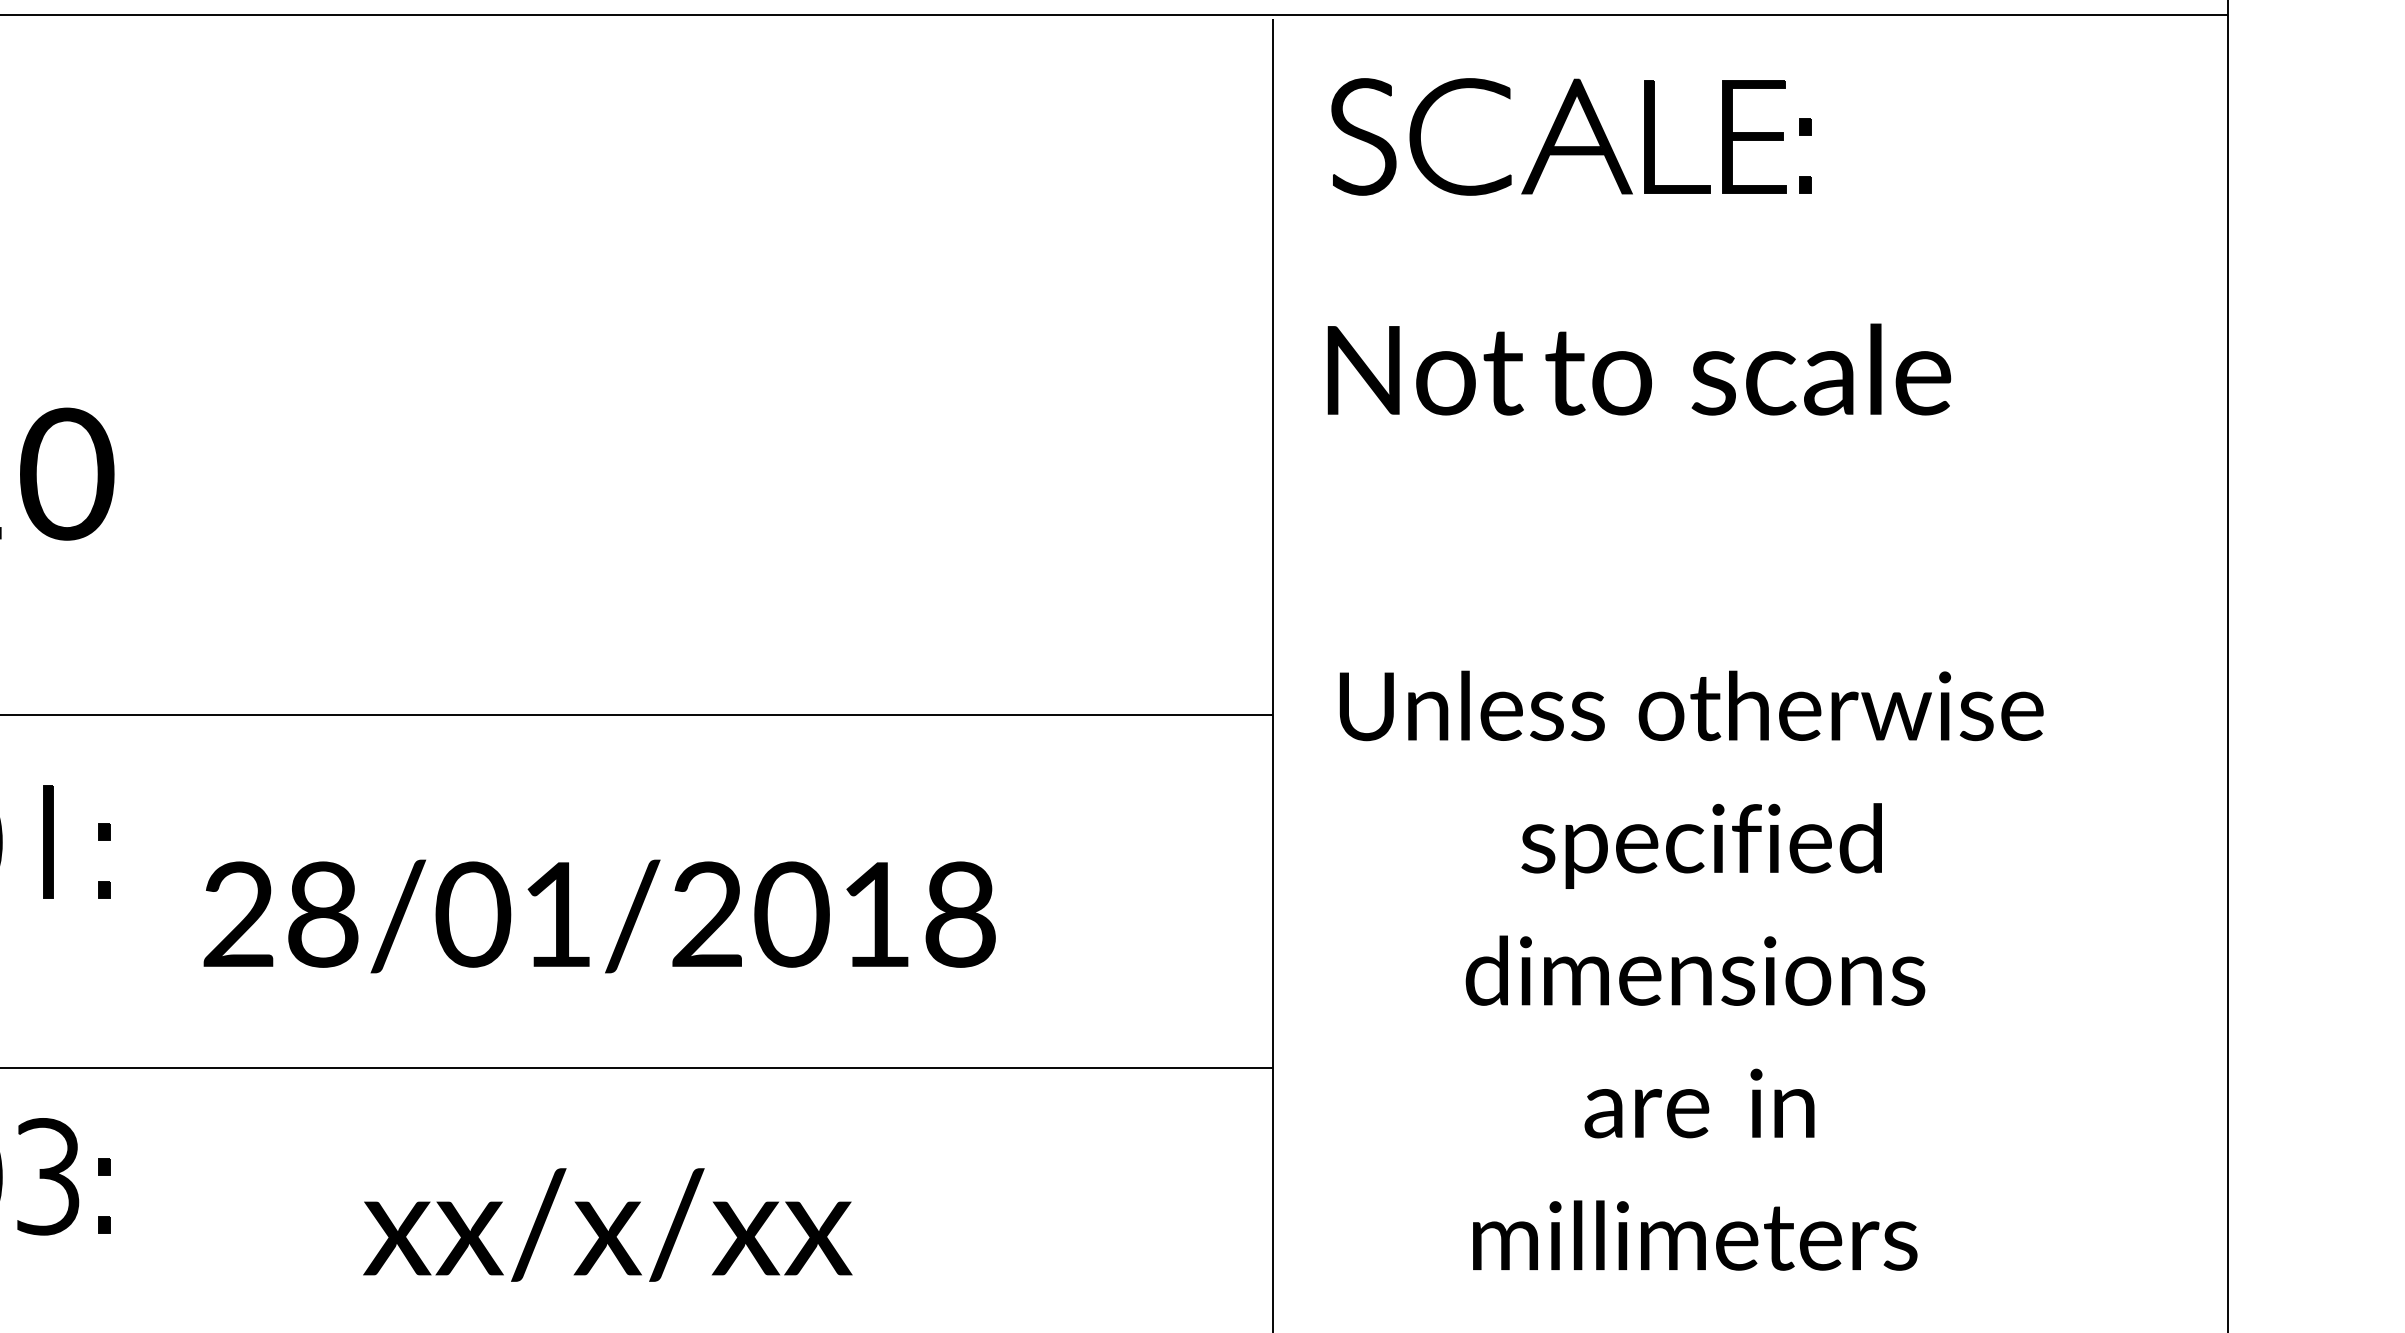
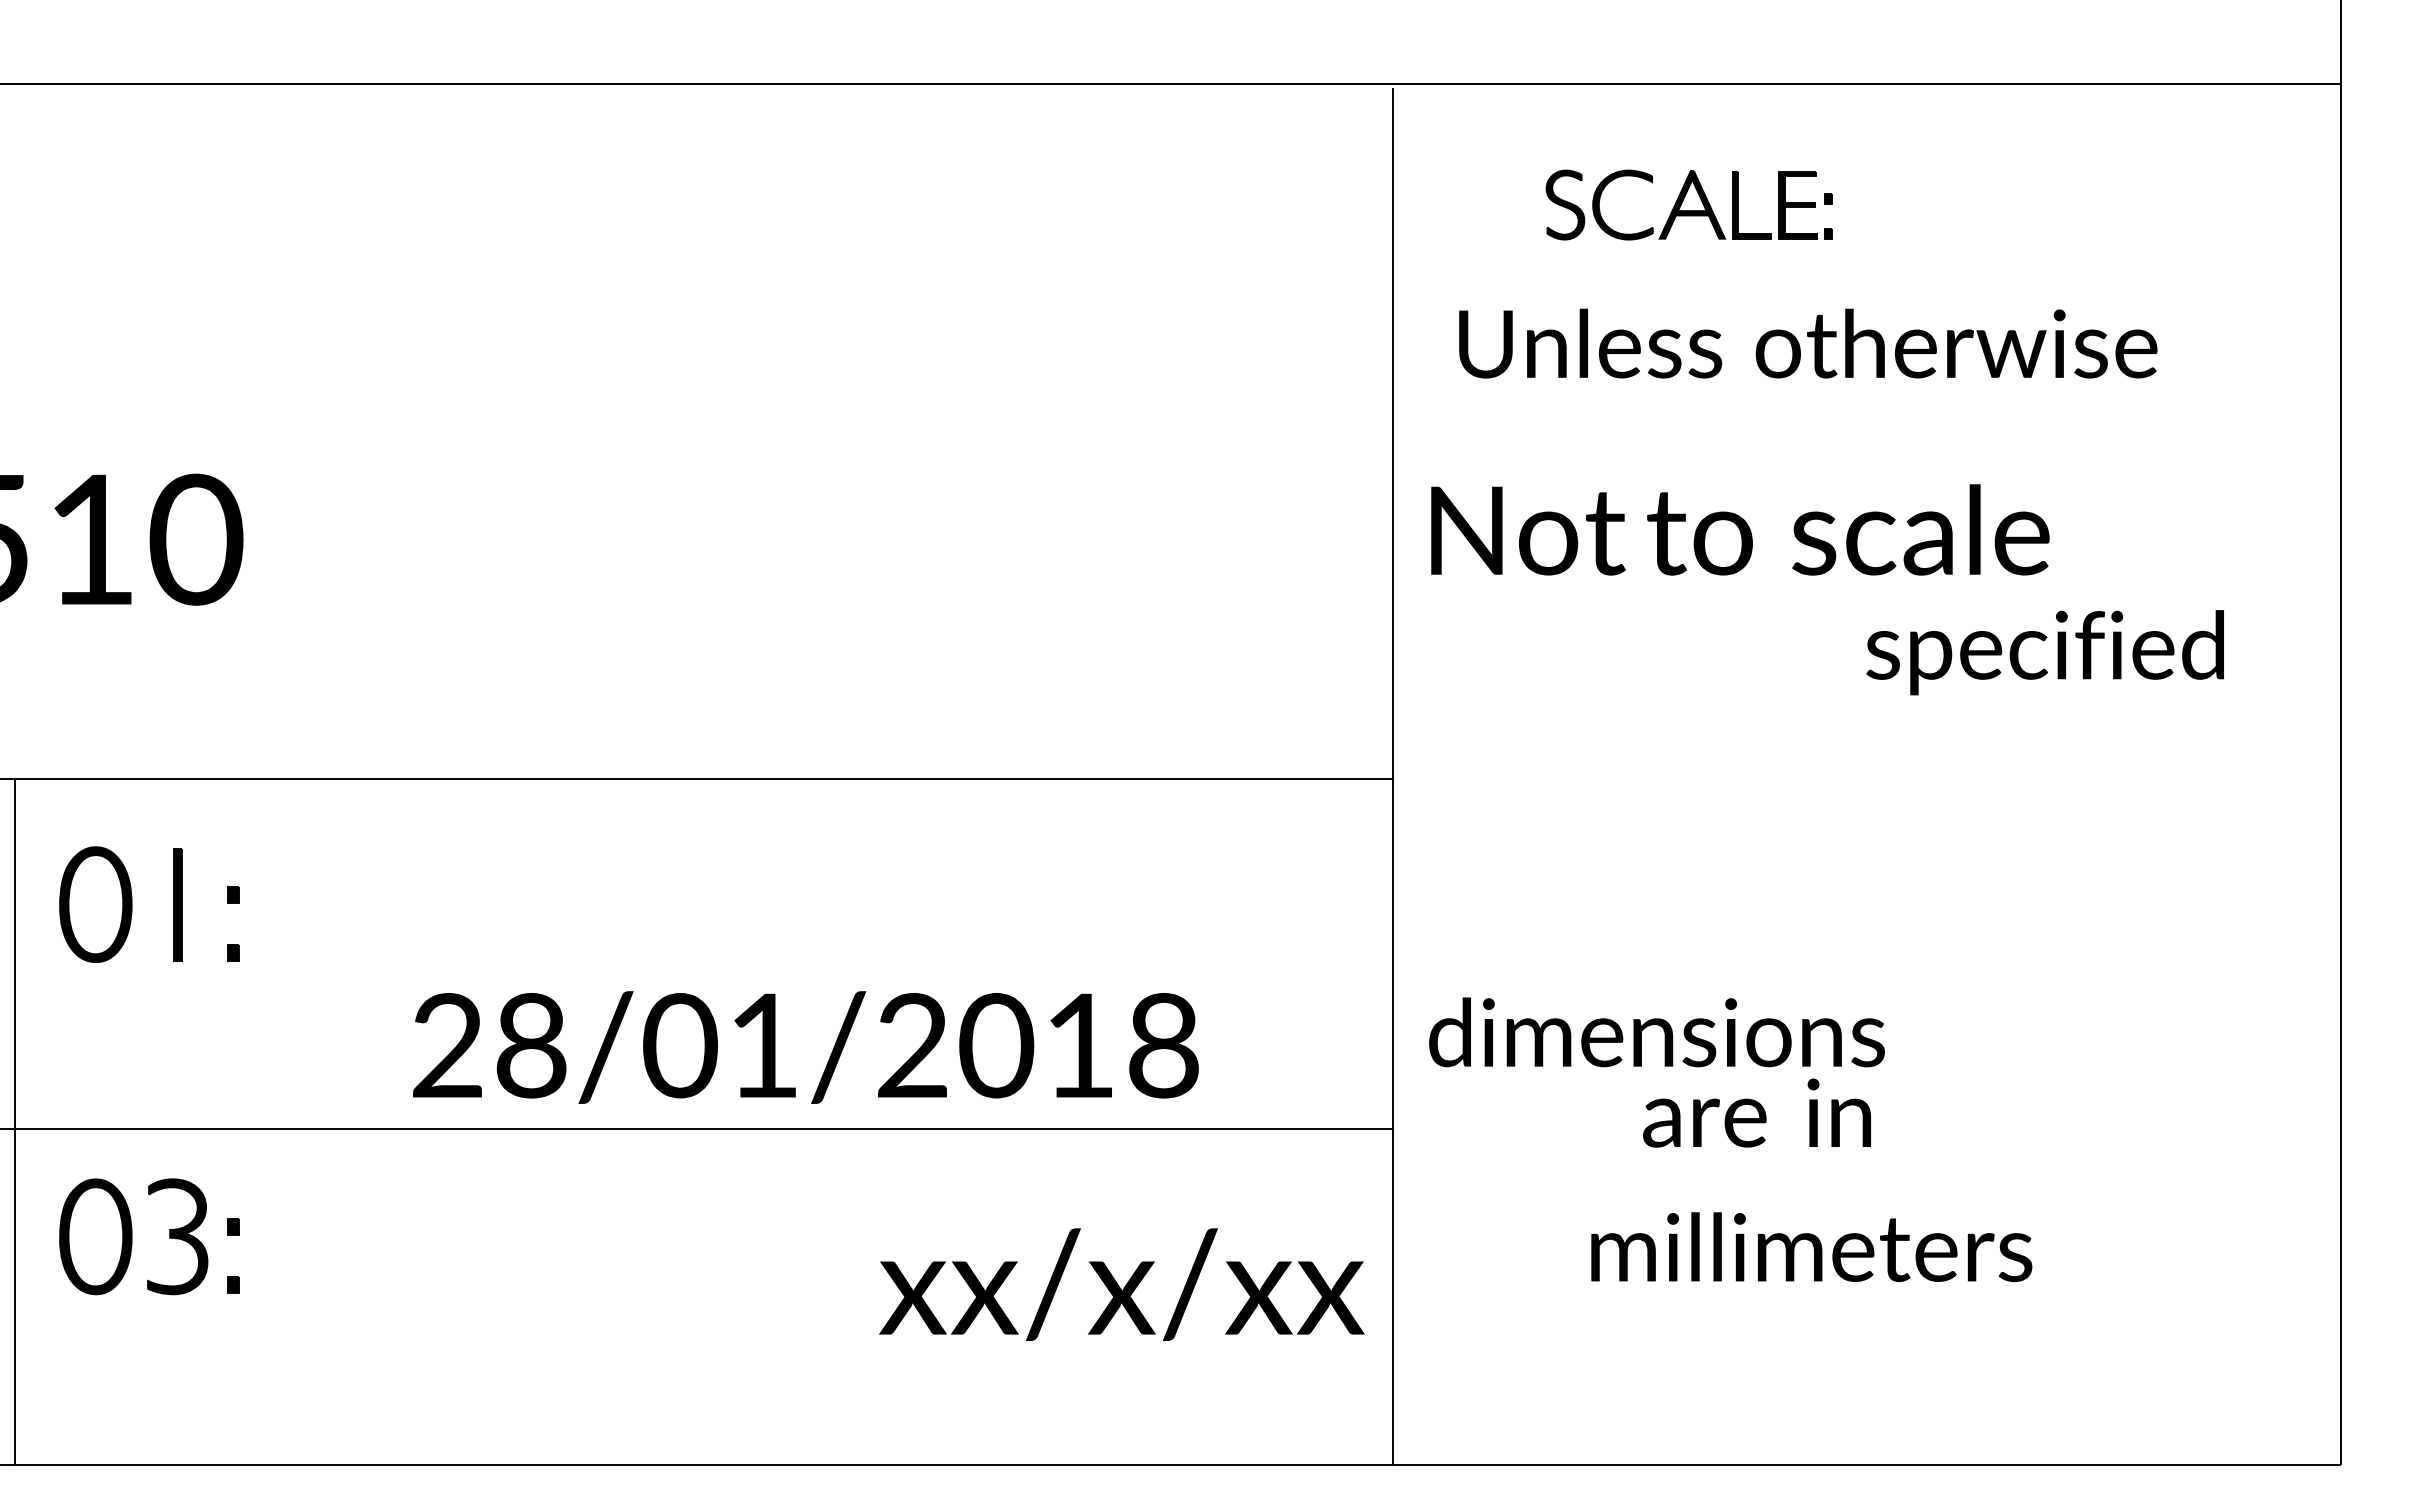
part: (1570, 136) -> (1688, 204), size x0.6
text: (1639, 369) -> (1740, 529), moved
text: (1691, 705) -> (1808, 343), moved
text: (1700, 845) -> (2044, 652), moved
text: (599, 916) -> (805, 1047), moved
text: (1694, 970) -> (1656, 1032), moved
text: (1698, 1102) -> (1756, 1112), moved
text: (607, 1224) -> (1121, 1284), moved
text: (1694, 1235) -> (1811, 1247), moved

